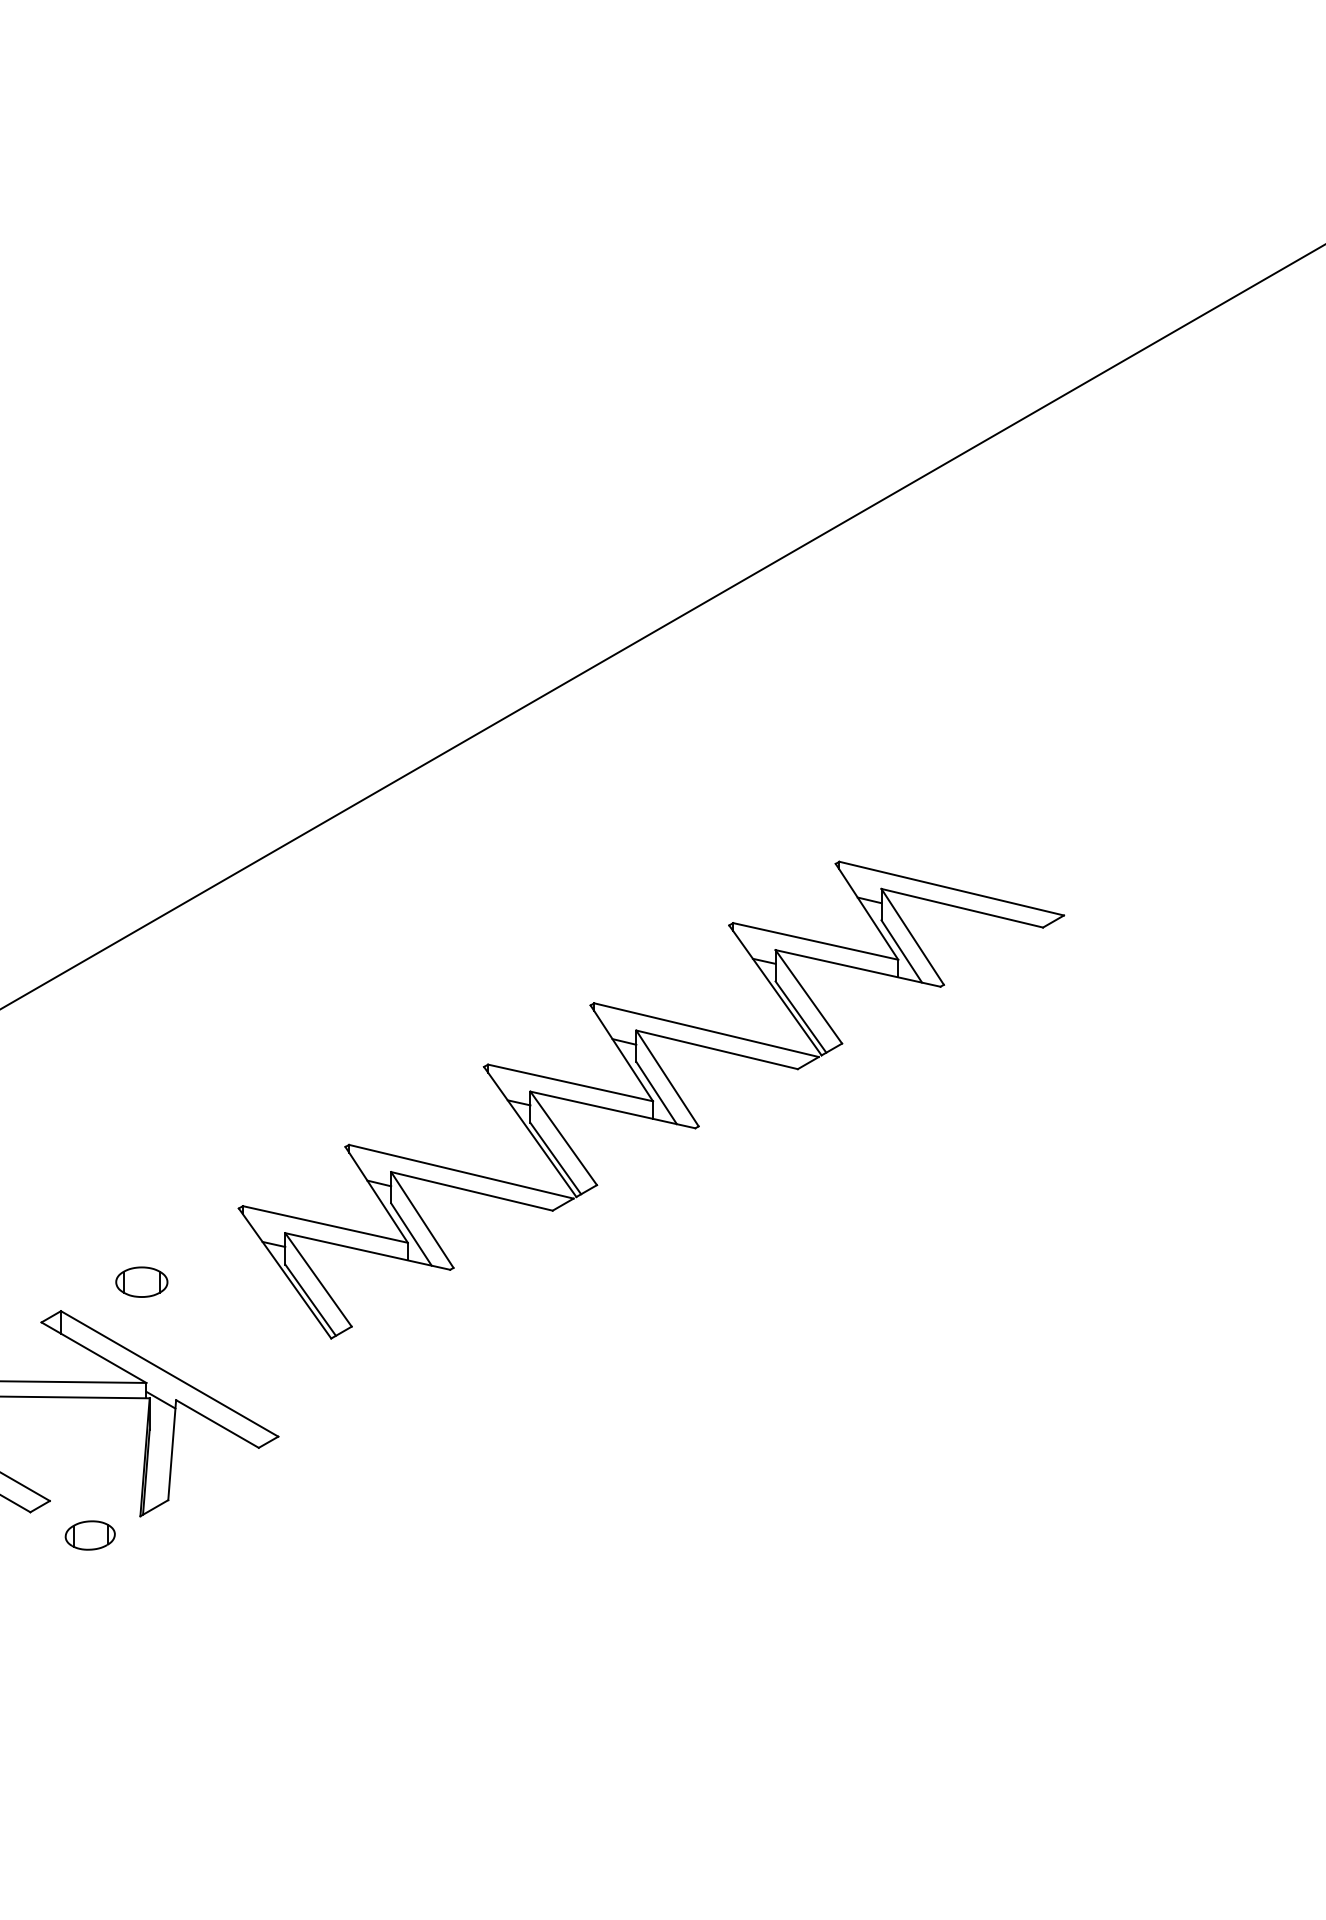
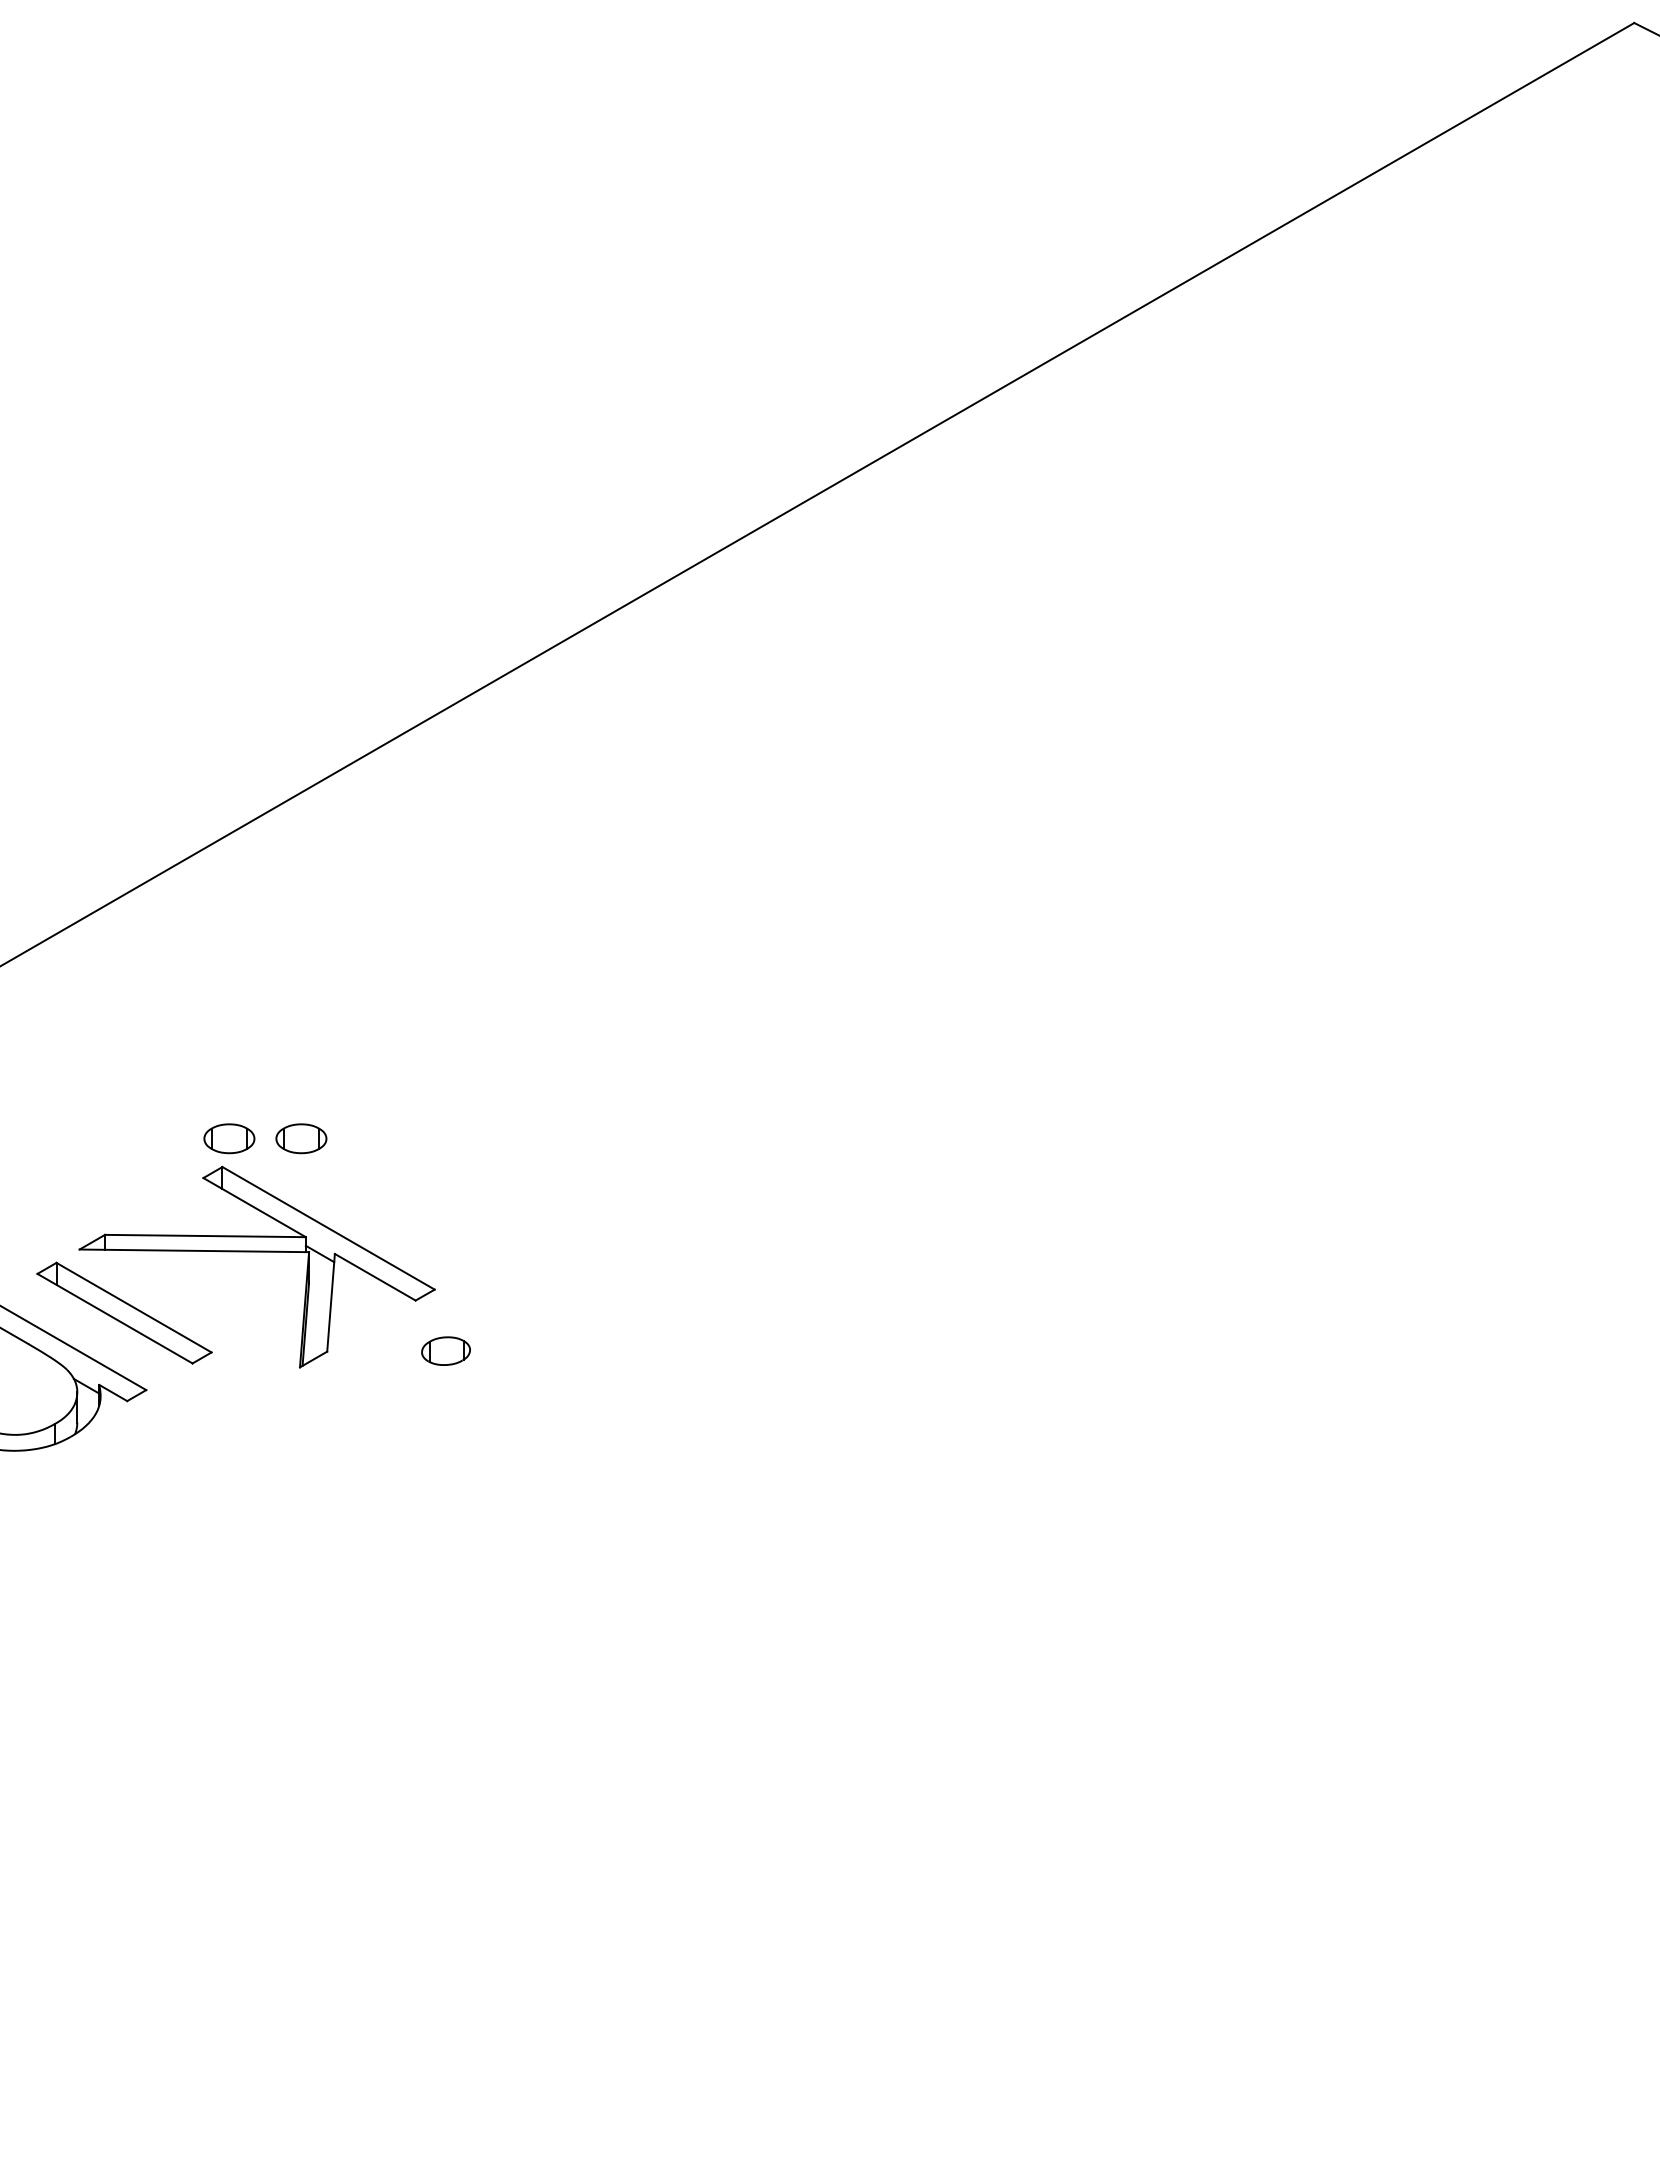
part: (651, 1099) -> (799, 960), removed
part: (68, 1281) -> (229, 1138), added
part: (89, 1534) -> (445, 1350), moved

